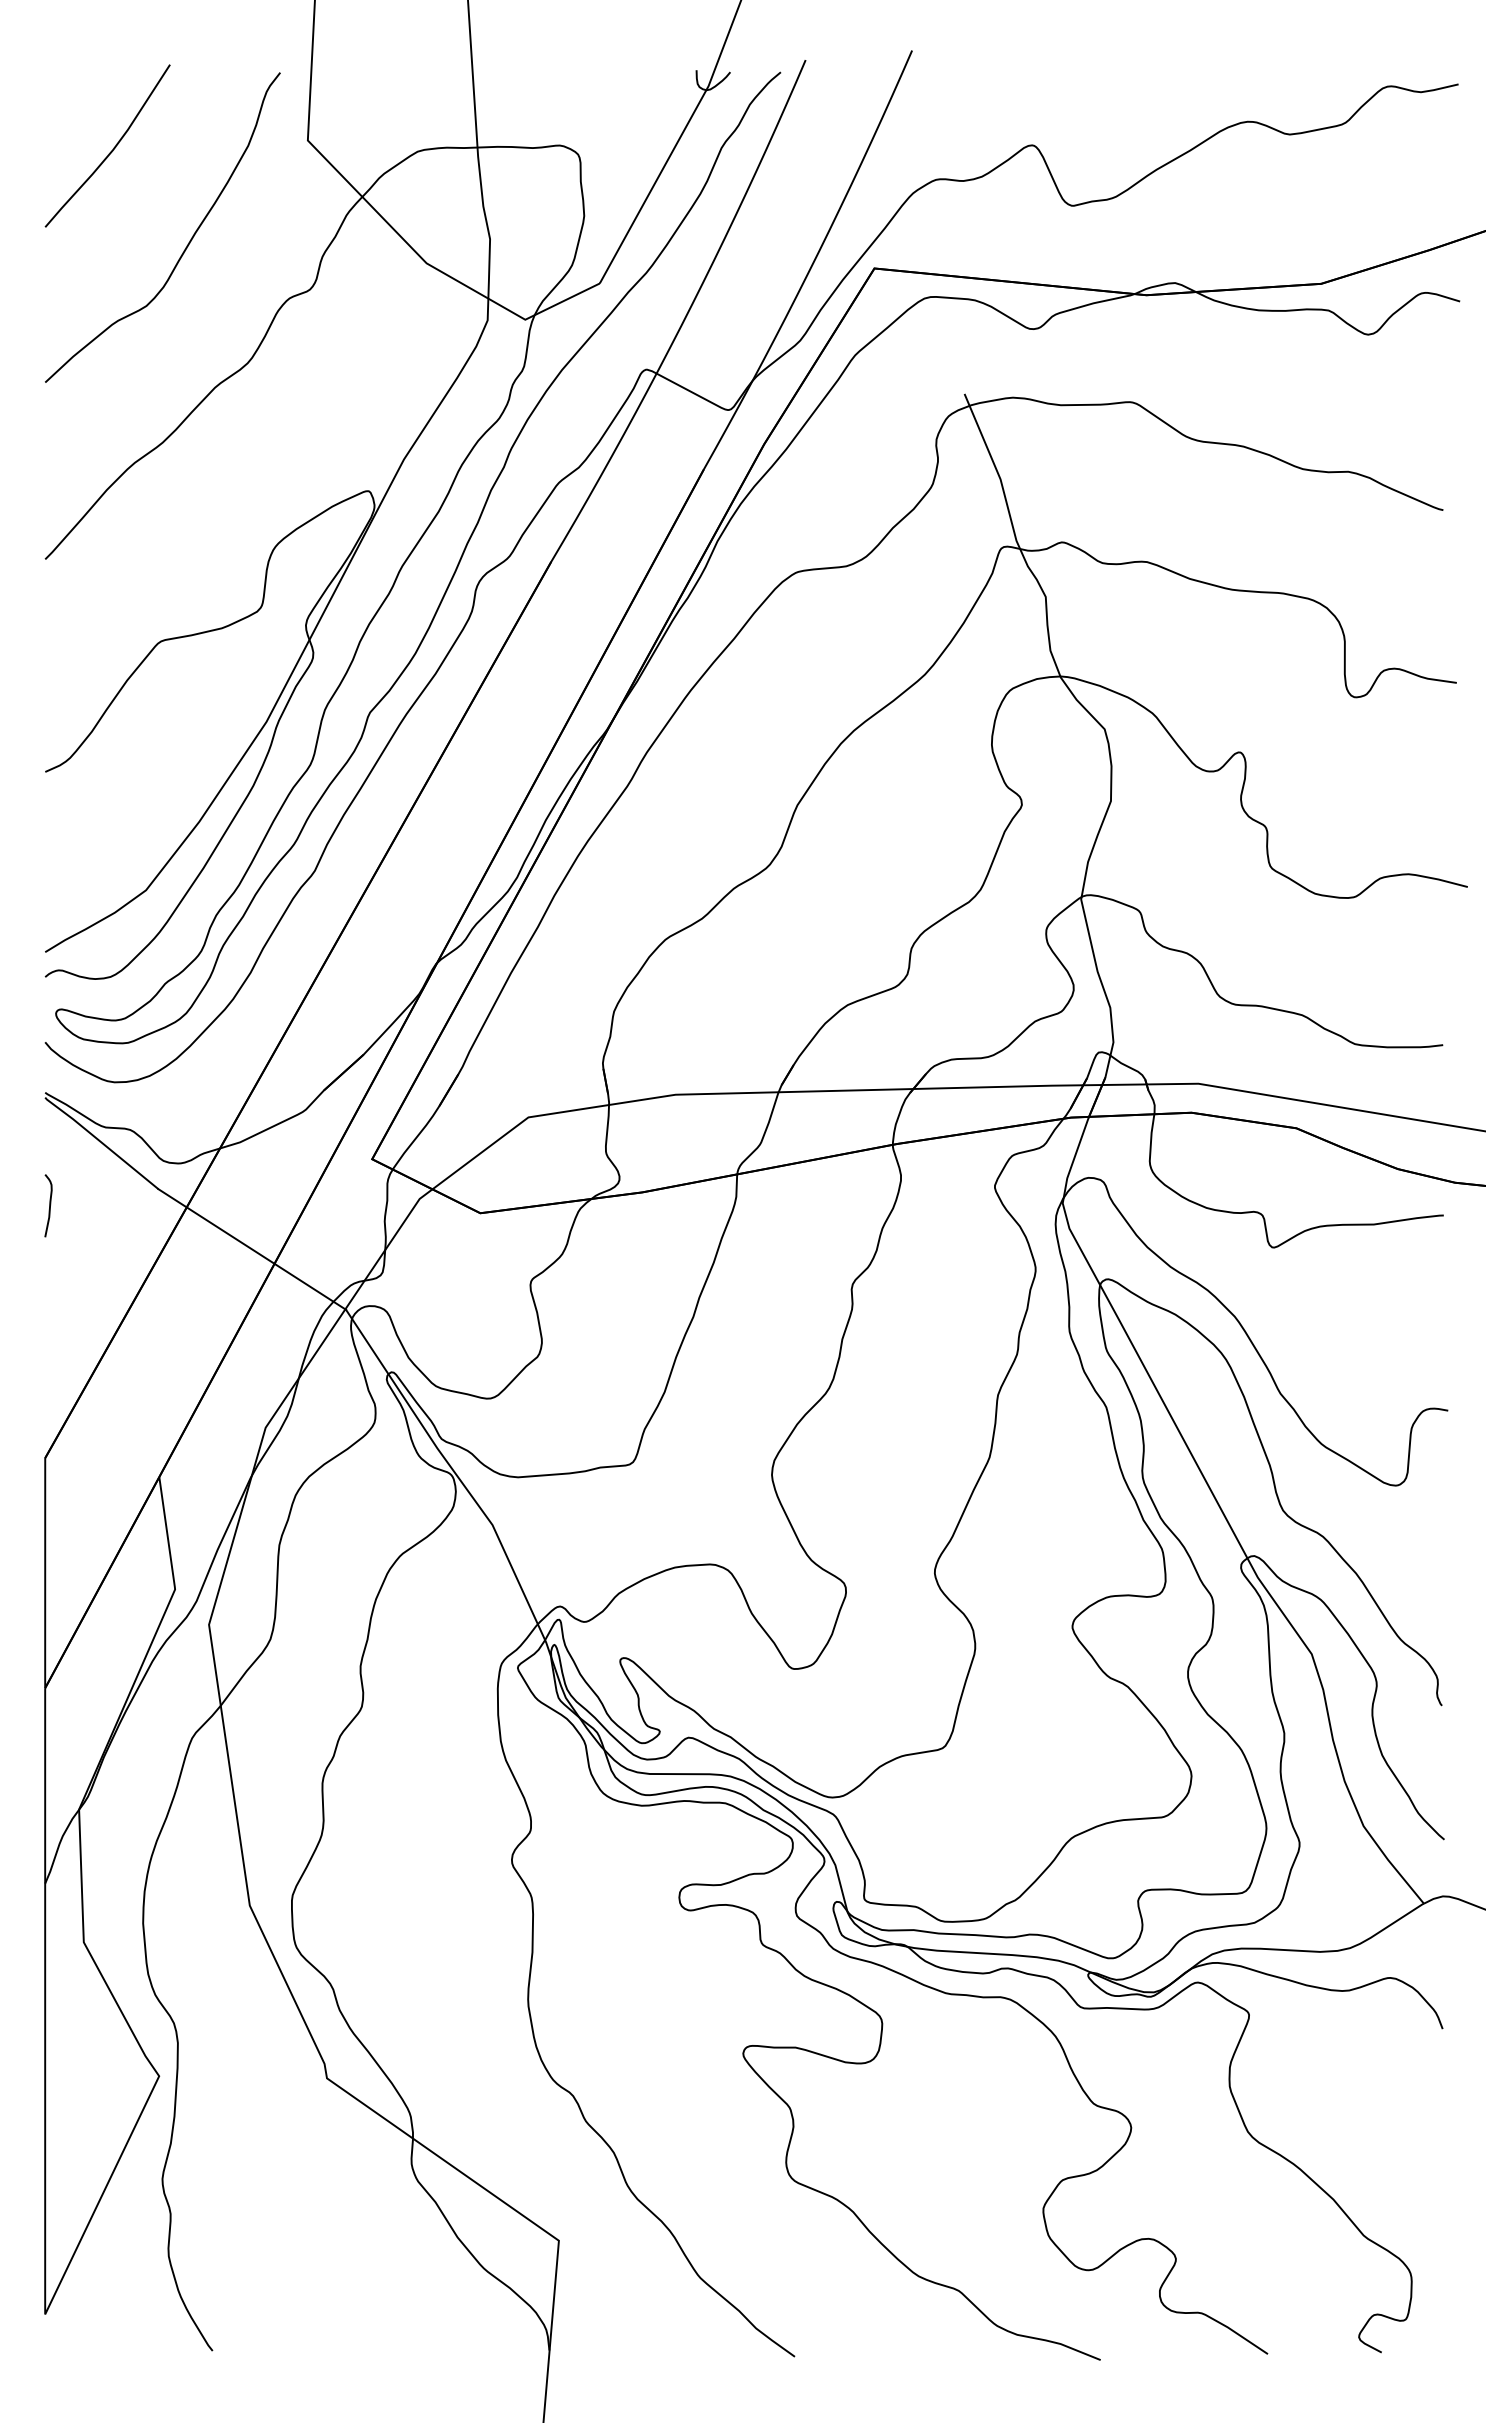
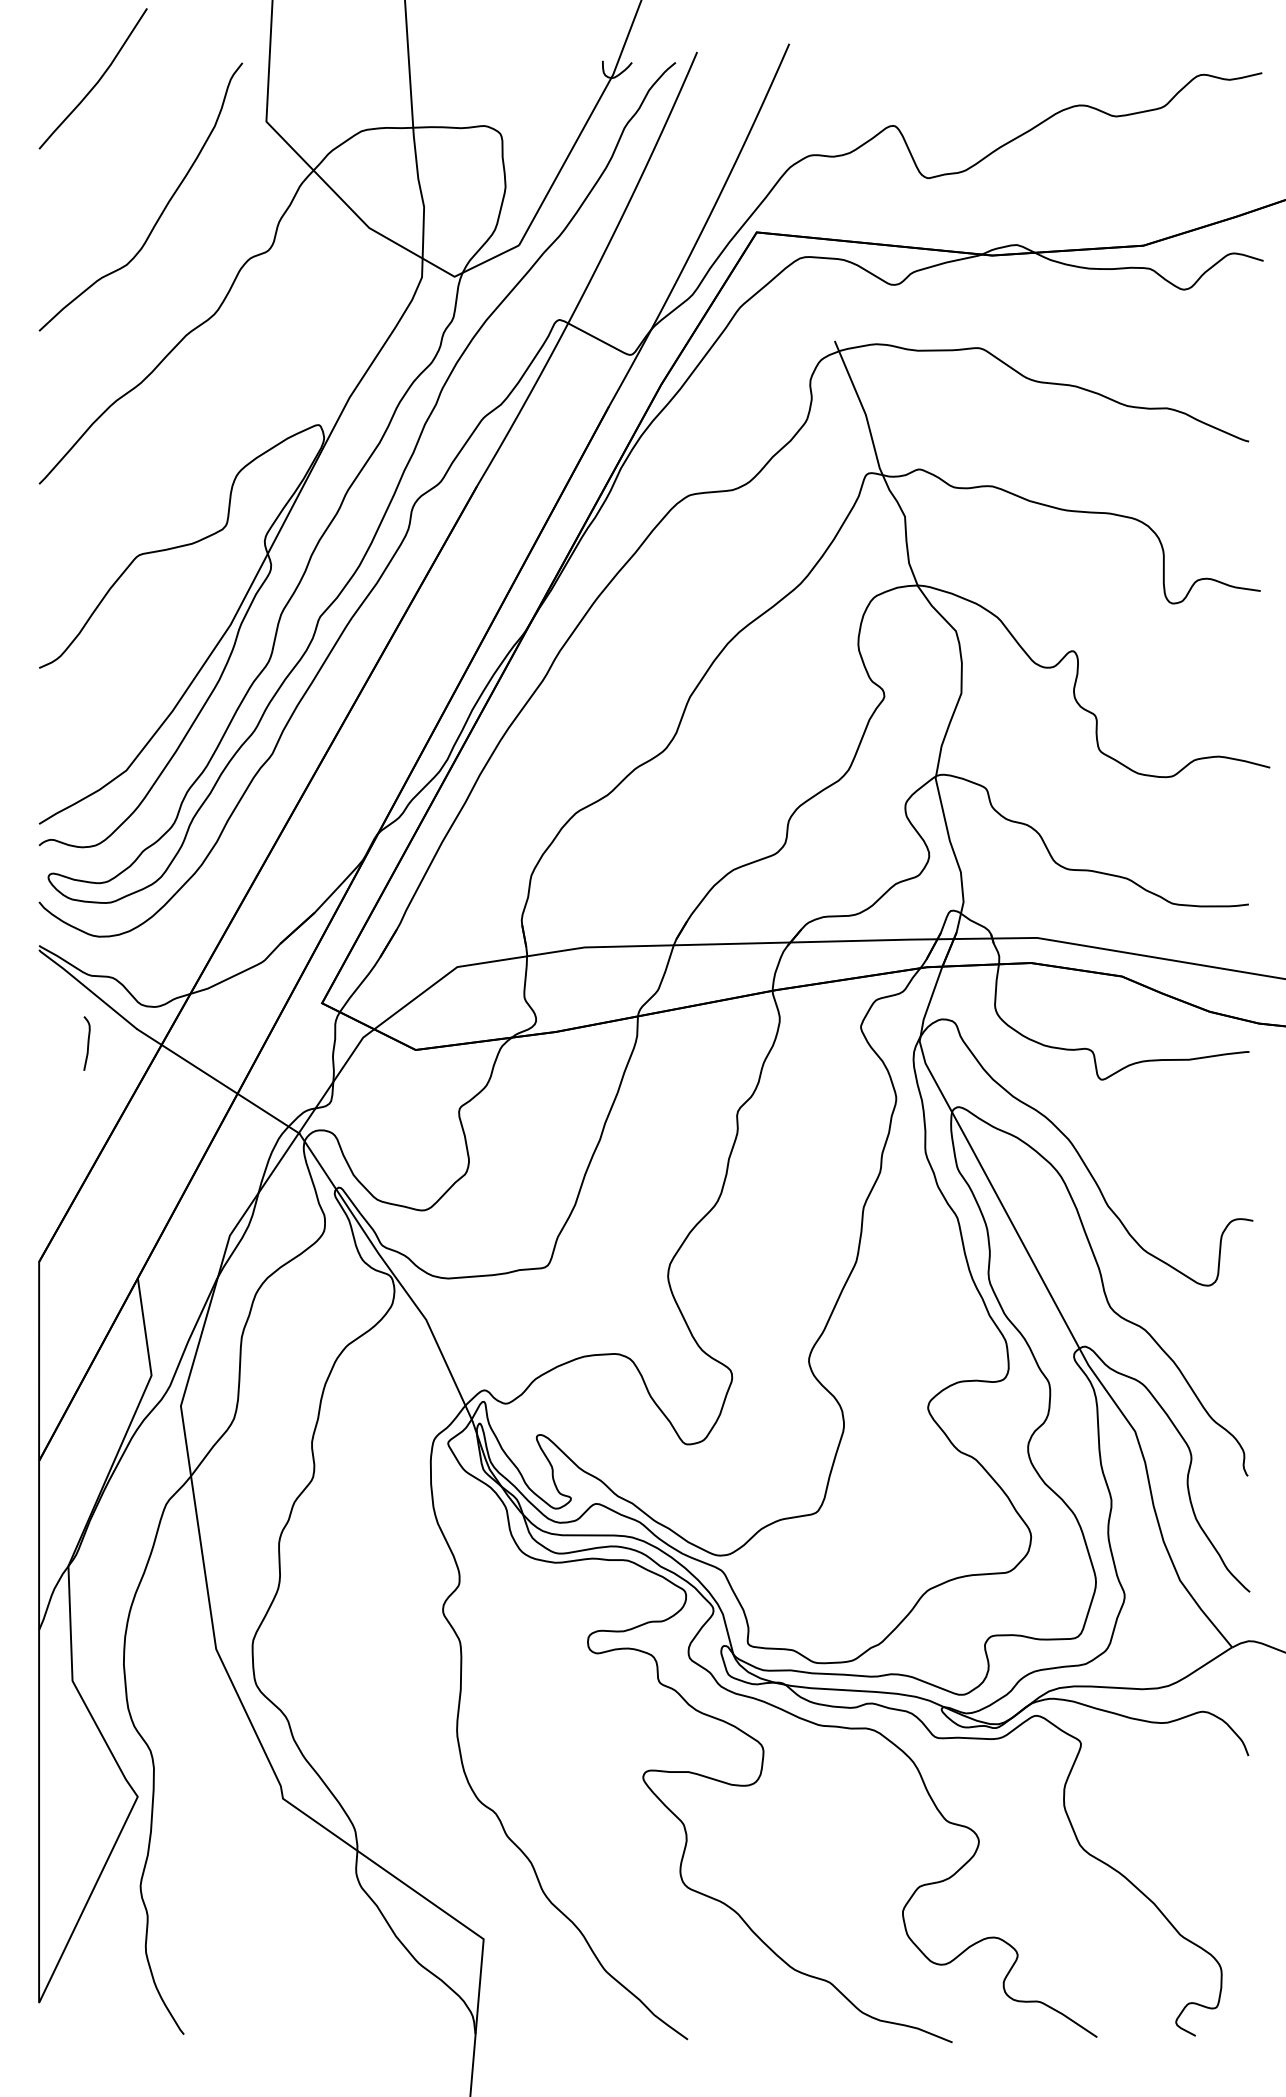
curve: (113, 147) -> (98, 80), moved
curve: (49, 1205) -> (87, 1043), moved

